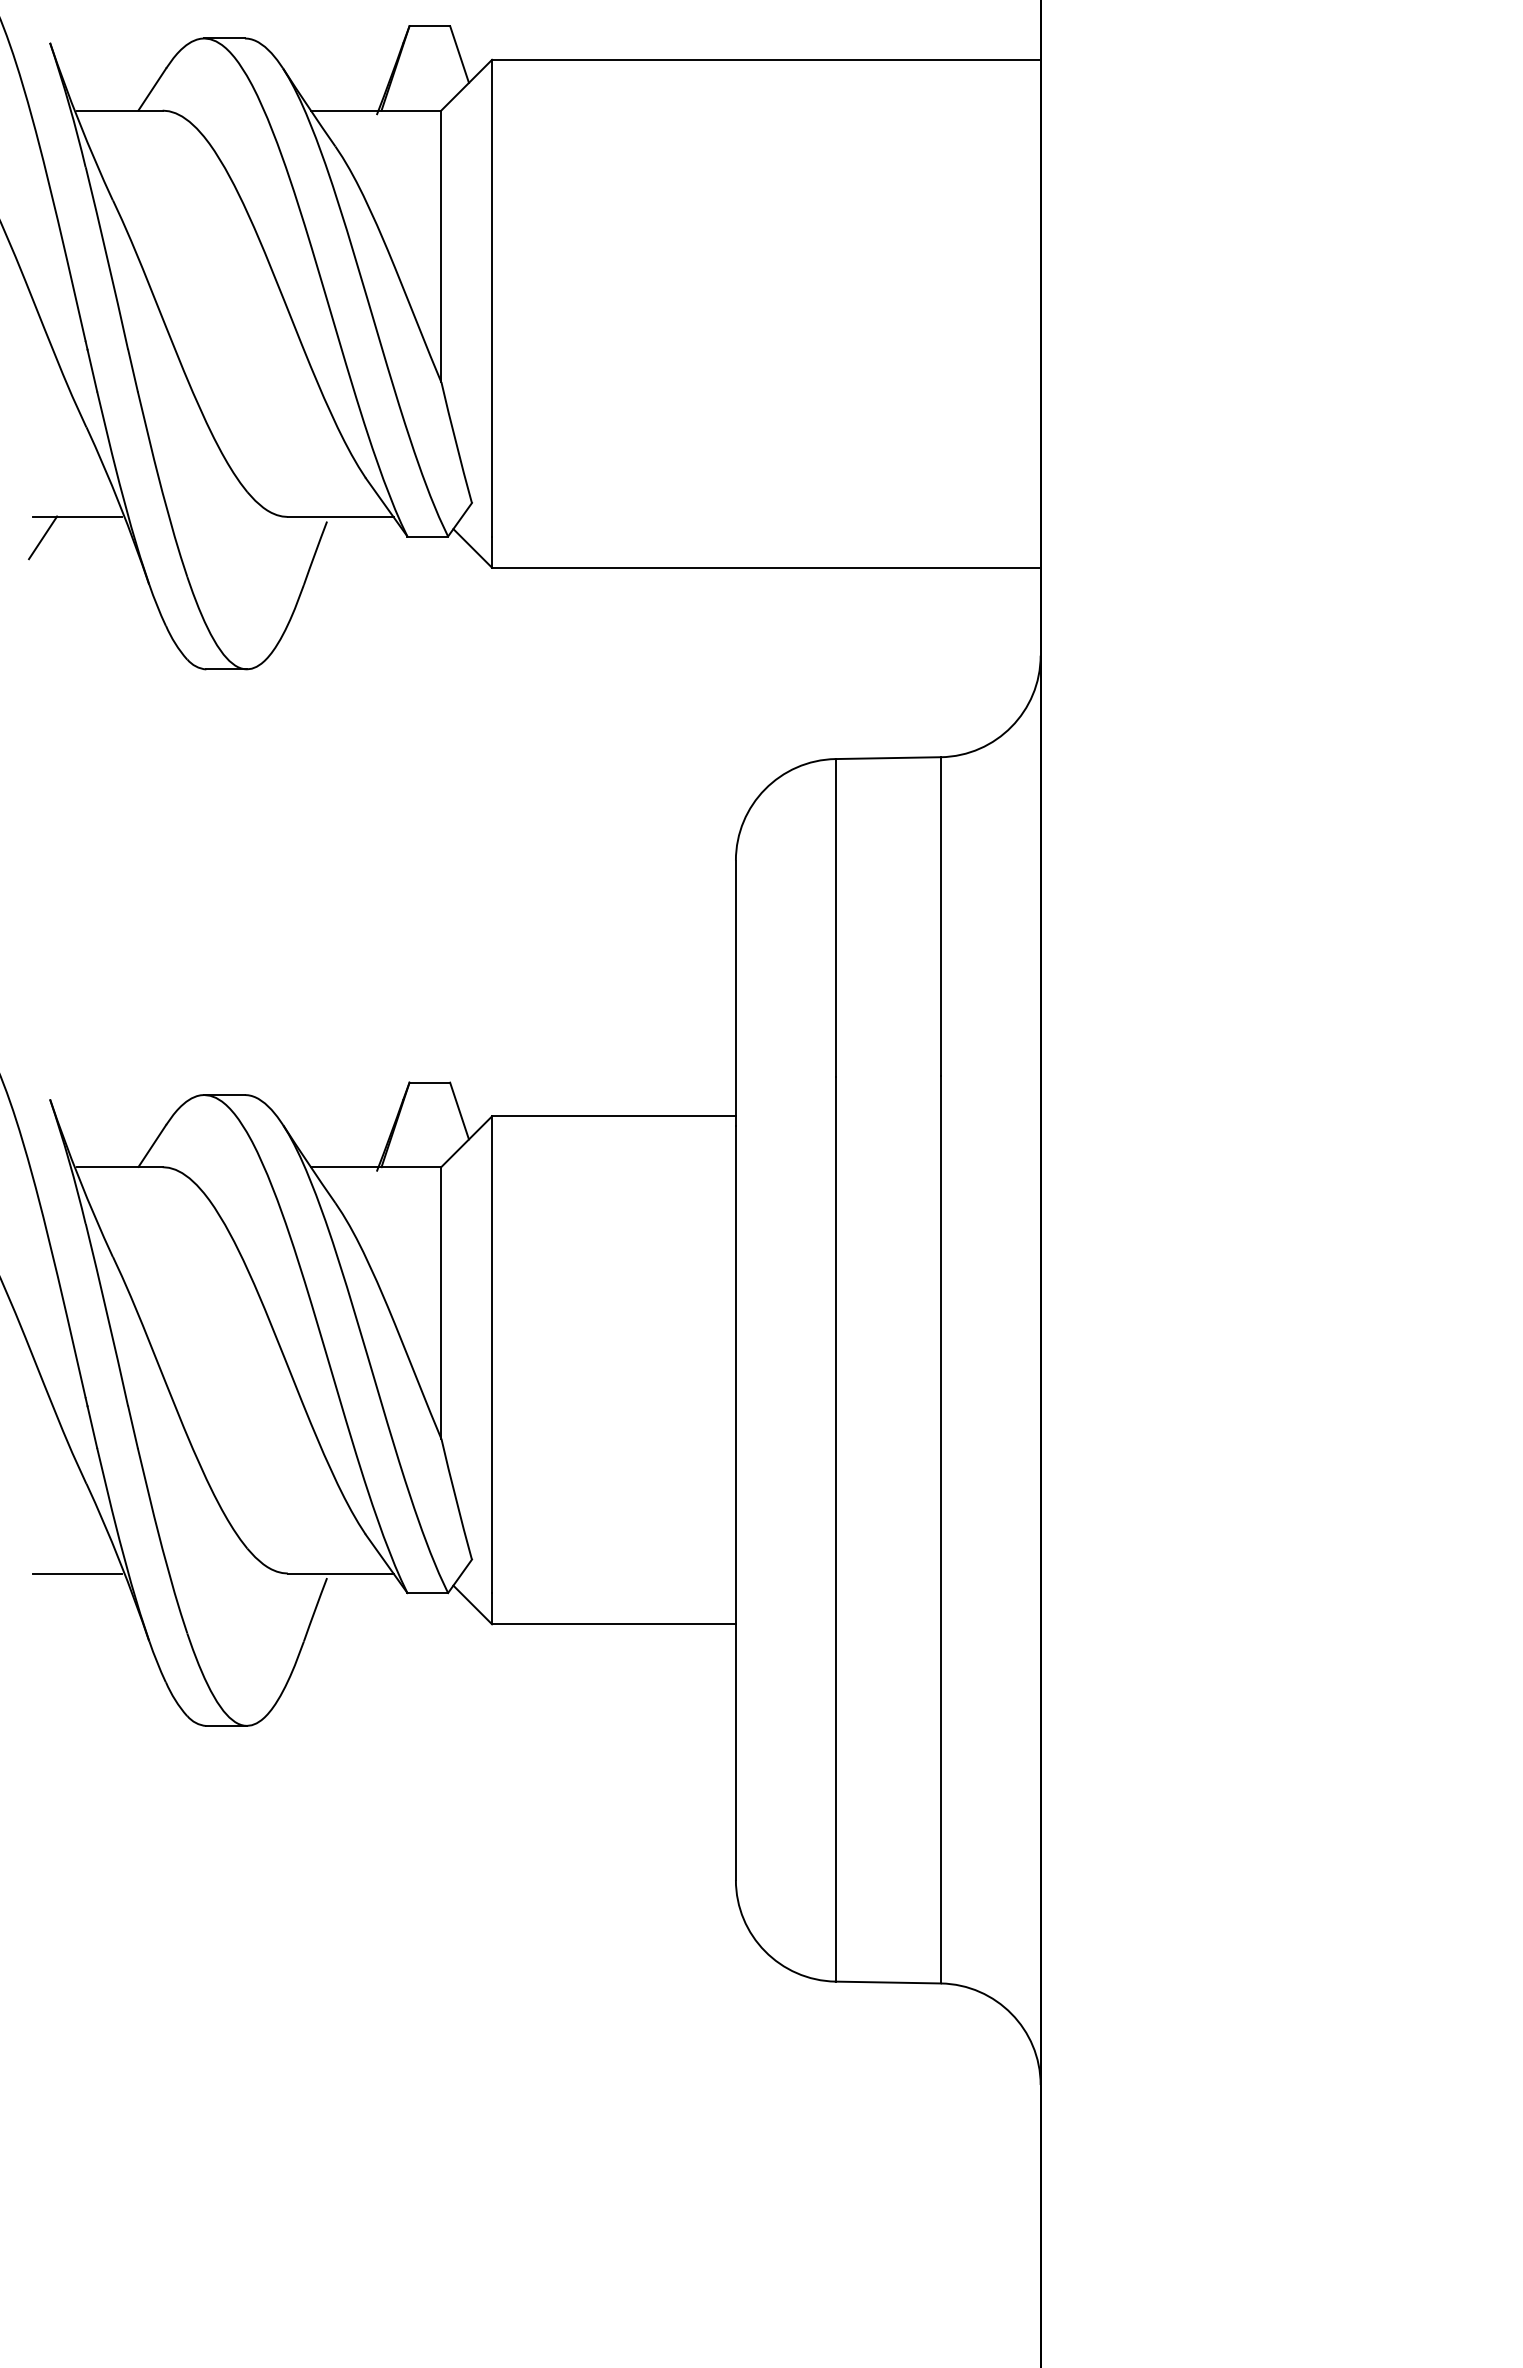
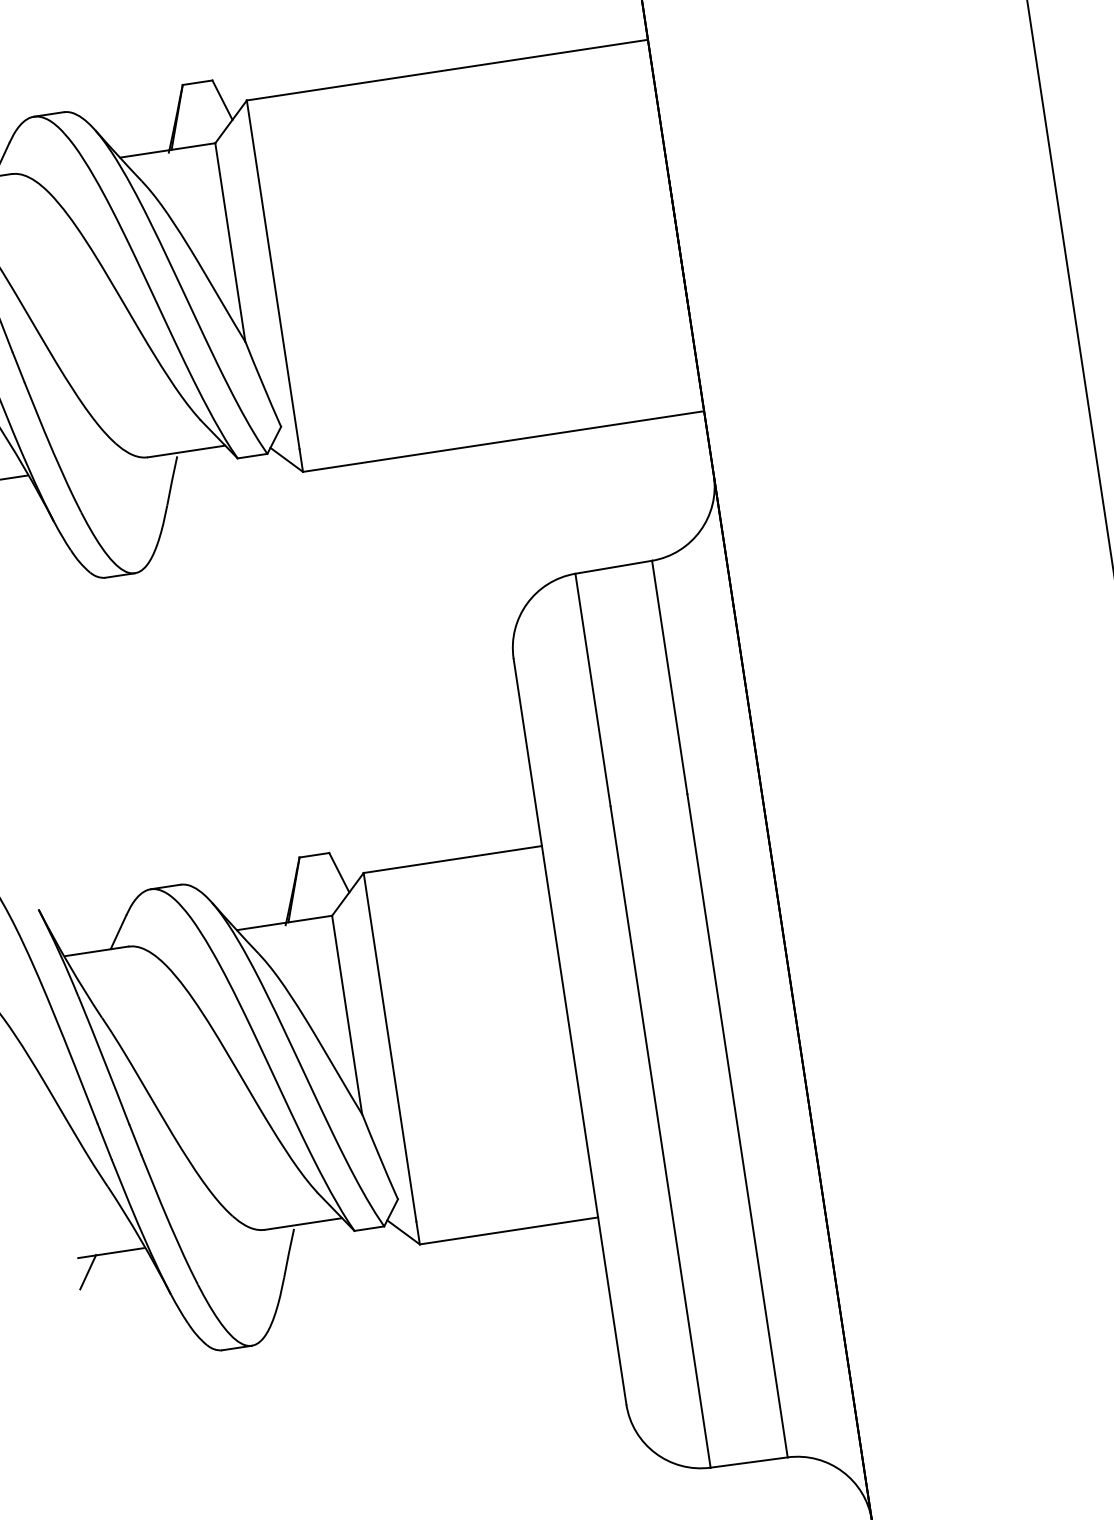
line: (43, 1594) -> (88, 1272), added

